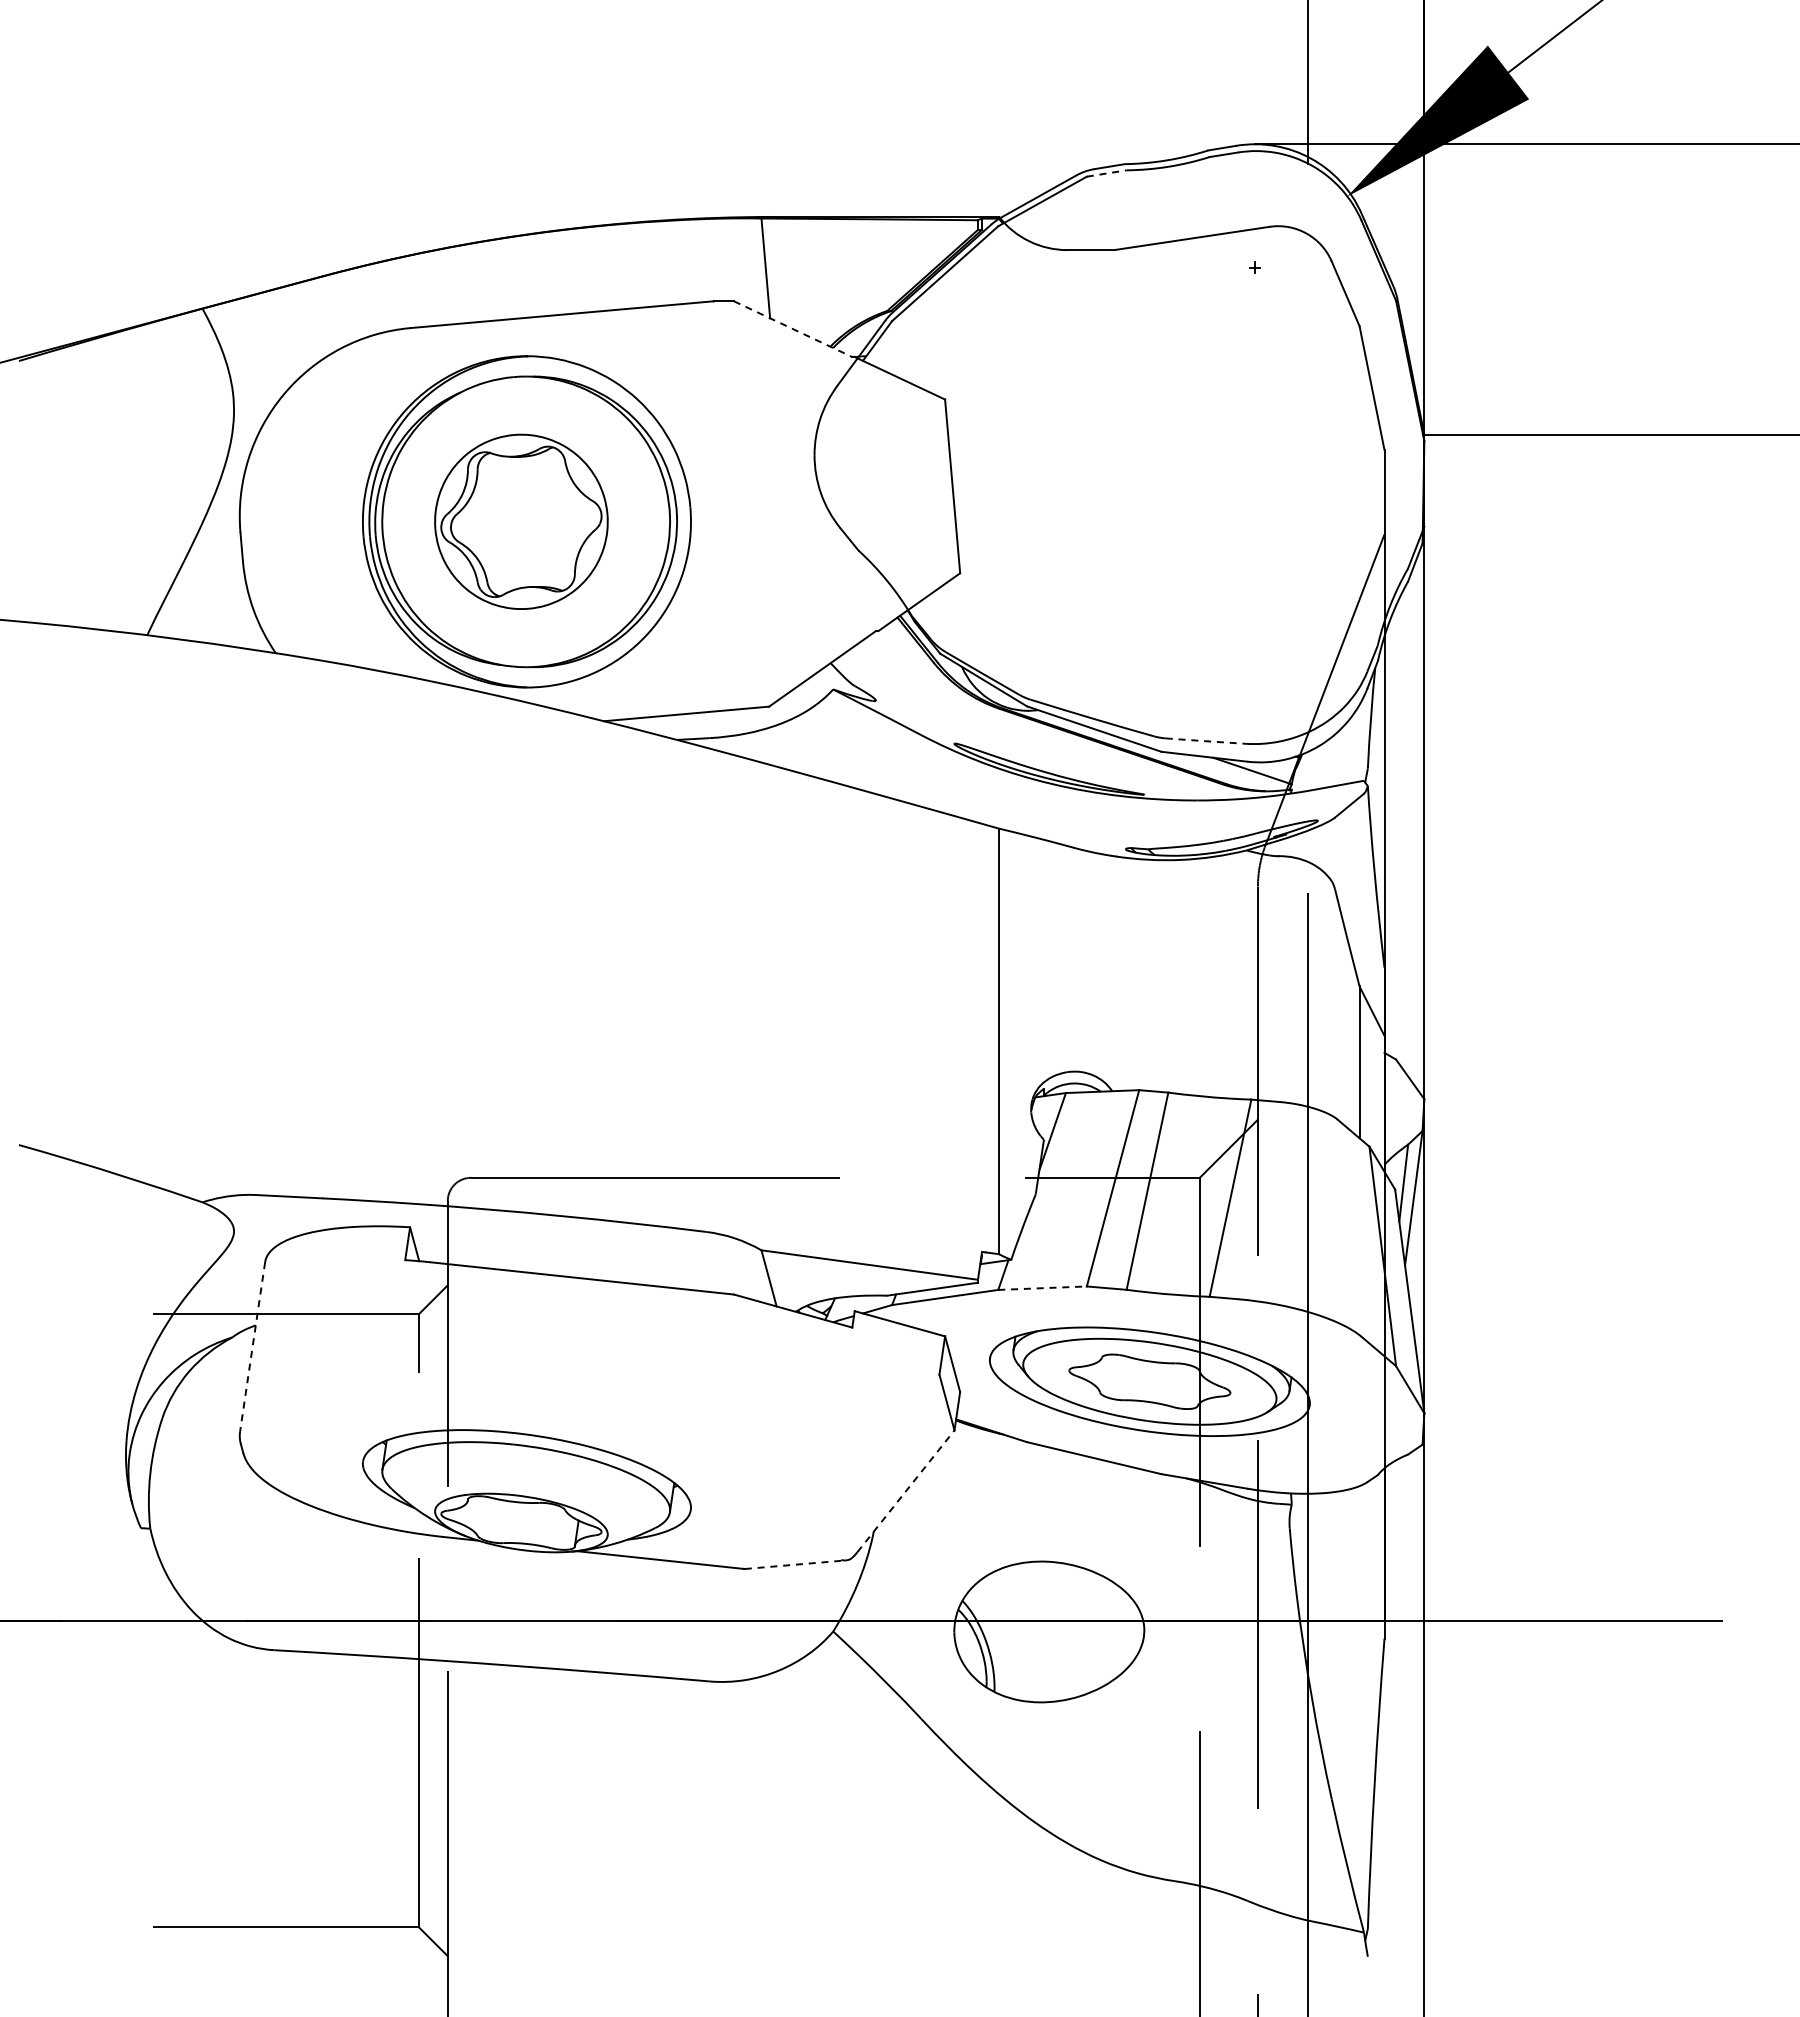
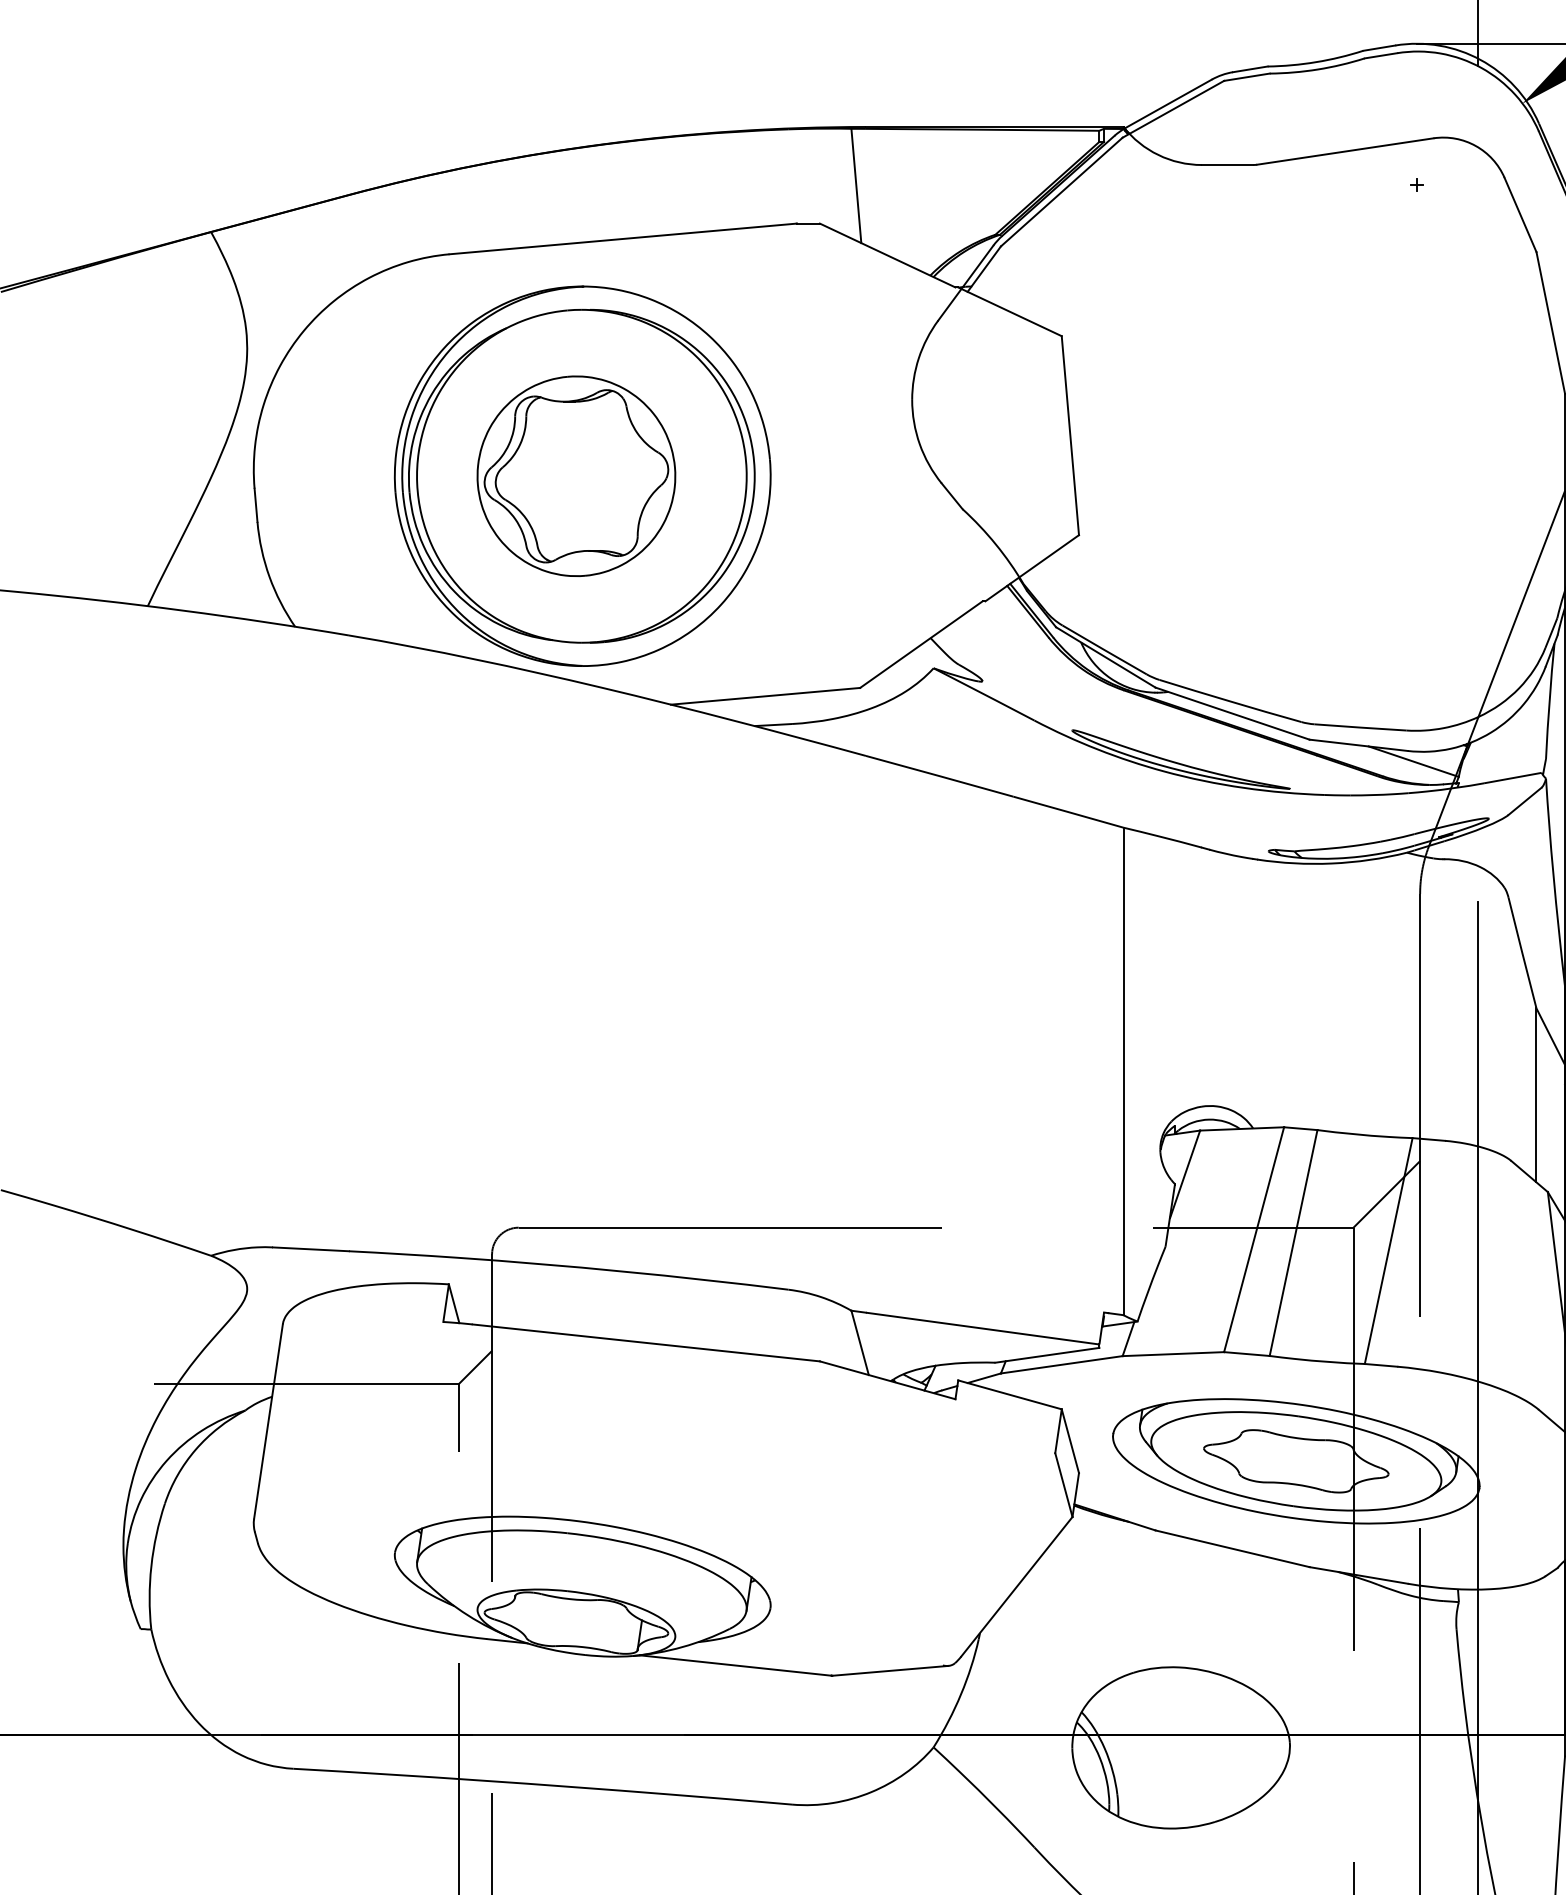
line: (1107, 173) -> (1247, 77), dashed -> solid
line: (793, 329) -> (888, 255), dashed -> solid
arc: (1205, 741) -> (1360, 727), dashed -> solid
line: (1043, 1288) -> (1174, 1354), dashed -> solid
line: (252, 1347) -> (268, 1422), dashed -> solid
line: (905, 1491) -> (1016, 1586), dashed -> solid
line: (795, 1564) -> (890, 1670), dashed -> solid

